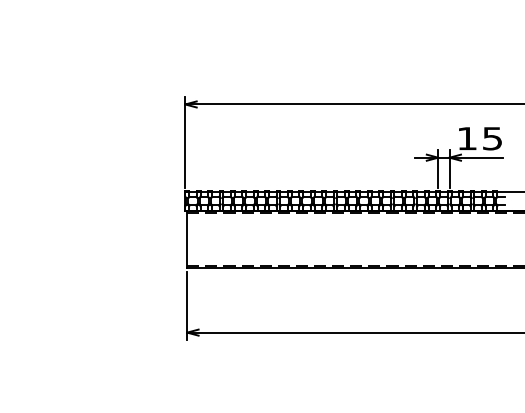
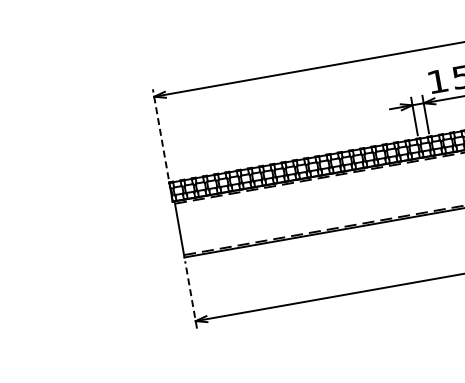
line: (185, 142) -> (161, 134), solid -> dashed
line: (187, 305) -> (191, 294), solid -> dashed

